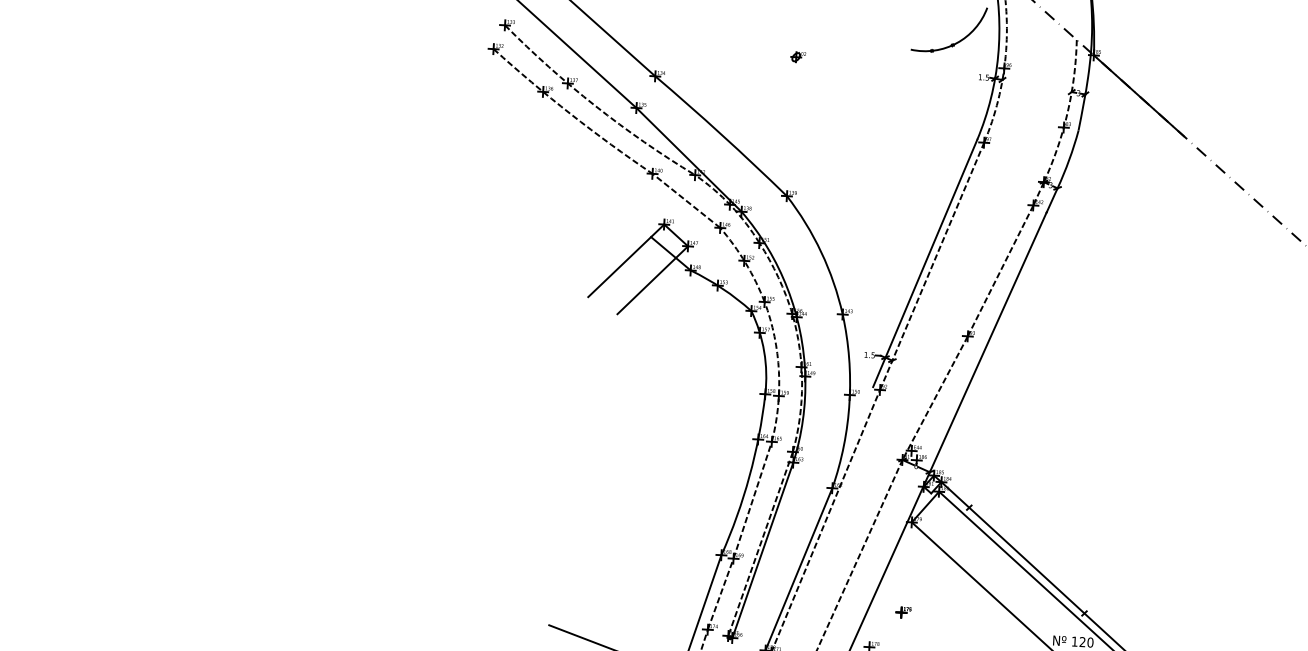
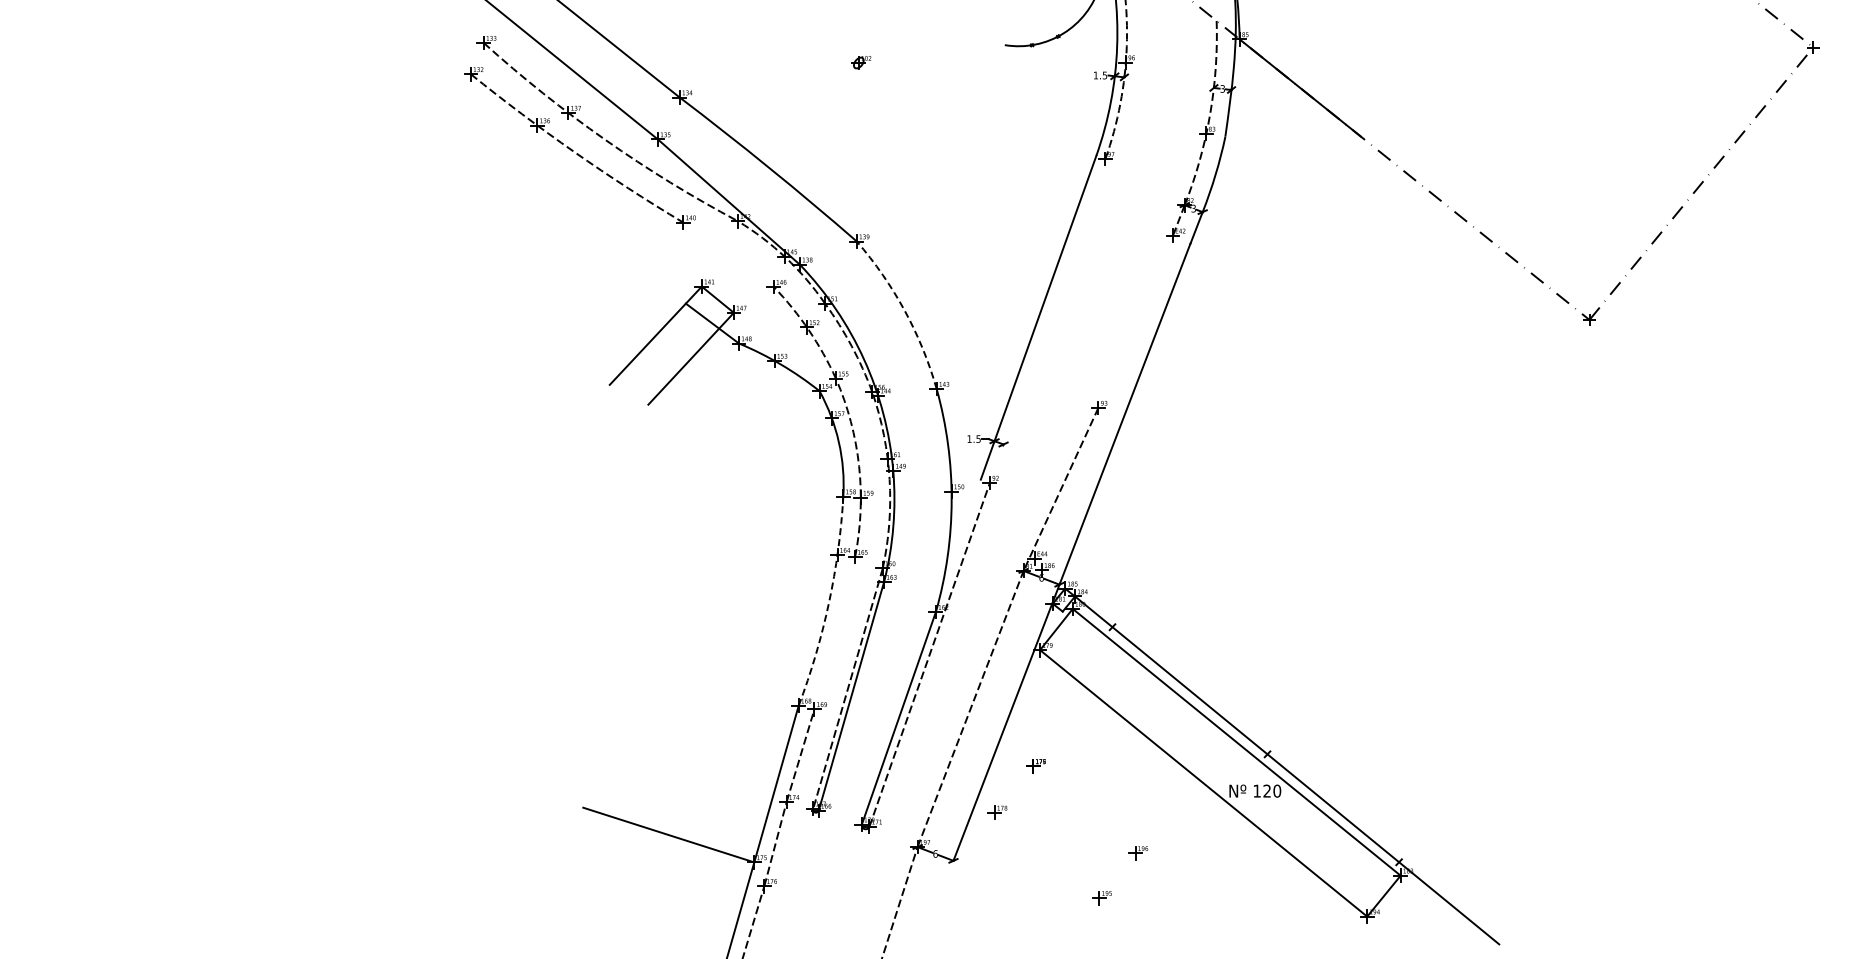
line: (686, 200) -> (728, 254), removed
arc: (821, 251) -> (904, 310), solid -> dashed
line: (932, 265) -> (1047, 320), removed
line: (1000, 270) -> (1135, 321), removed
arc: (749, 476) -> (828, 602), solid -> dashed
line: (752, 500) -> (834, 633), removed

